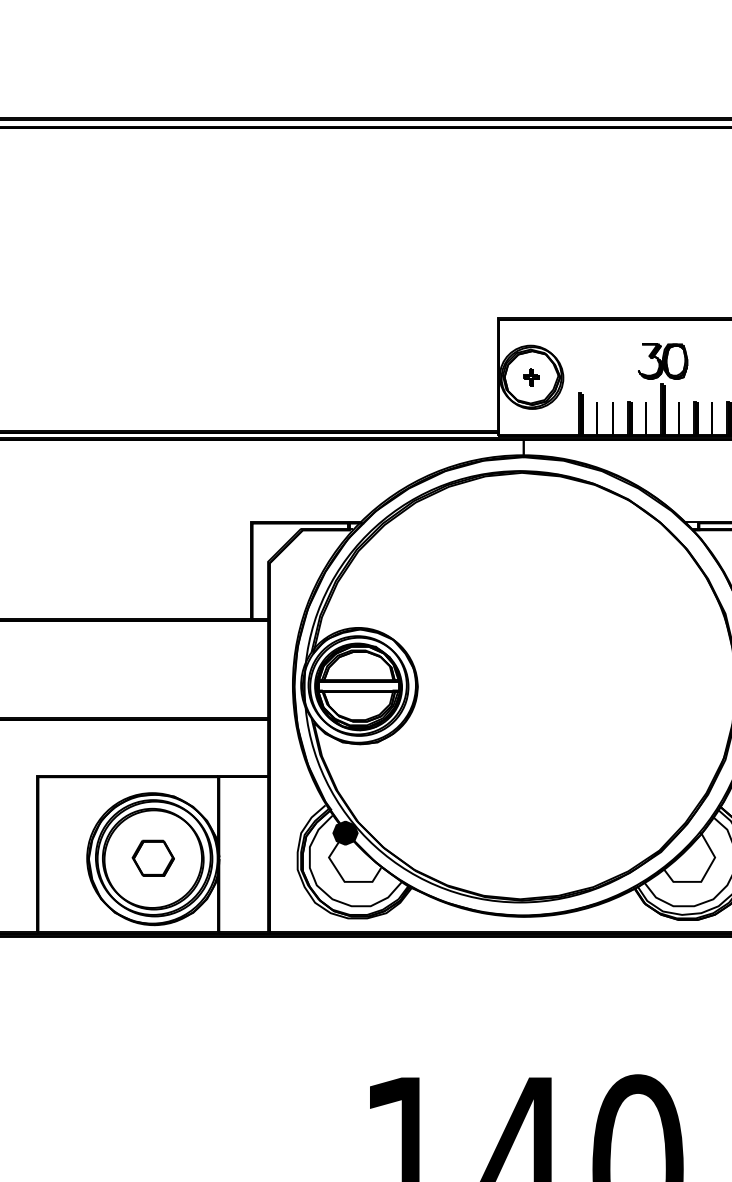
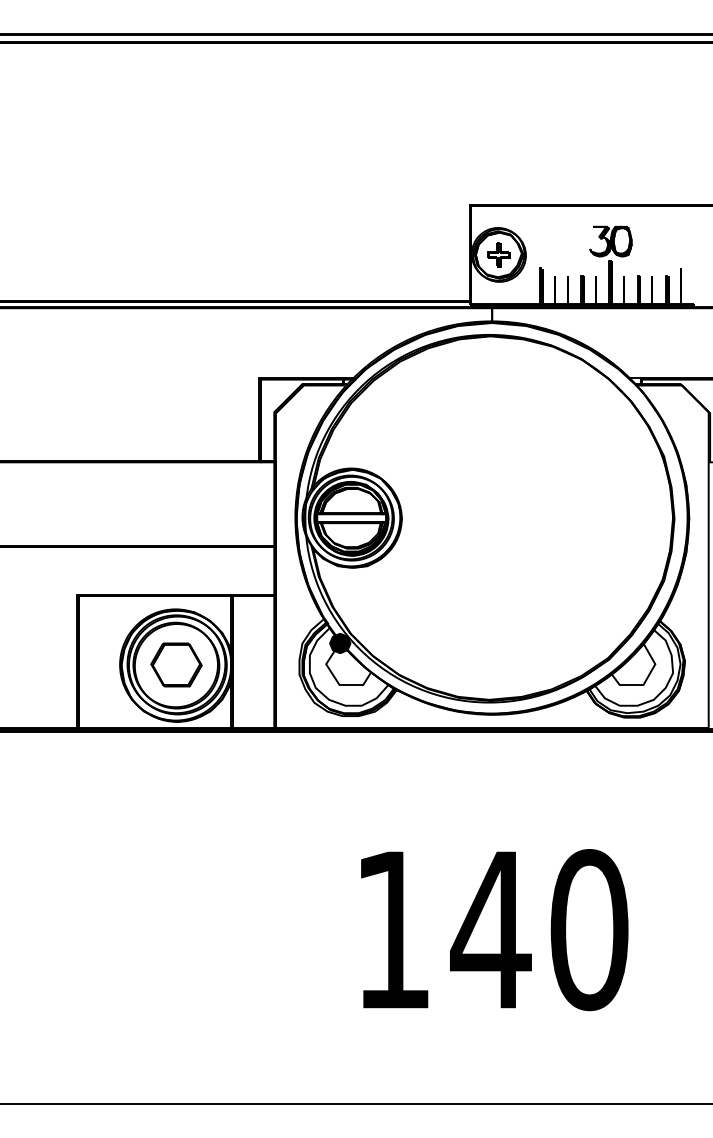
part: (531, 376) -> (498, 254), size x1.67
part: (153, 857) -> (176, 664), size x1.43

